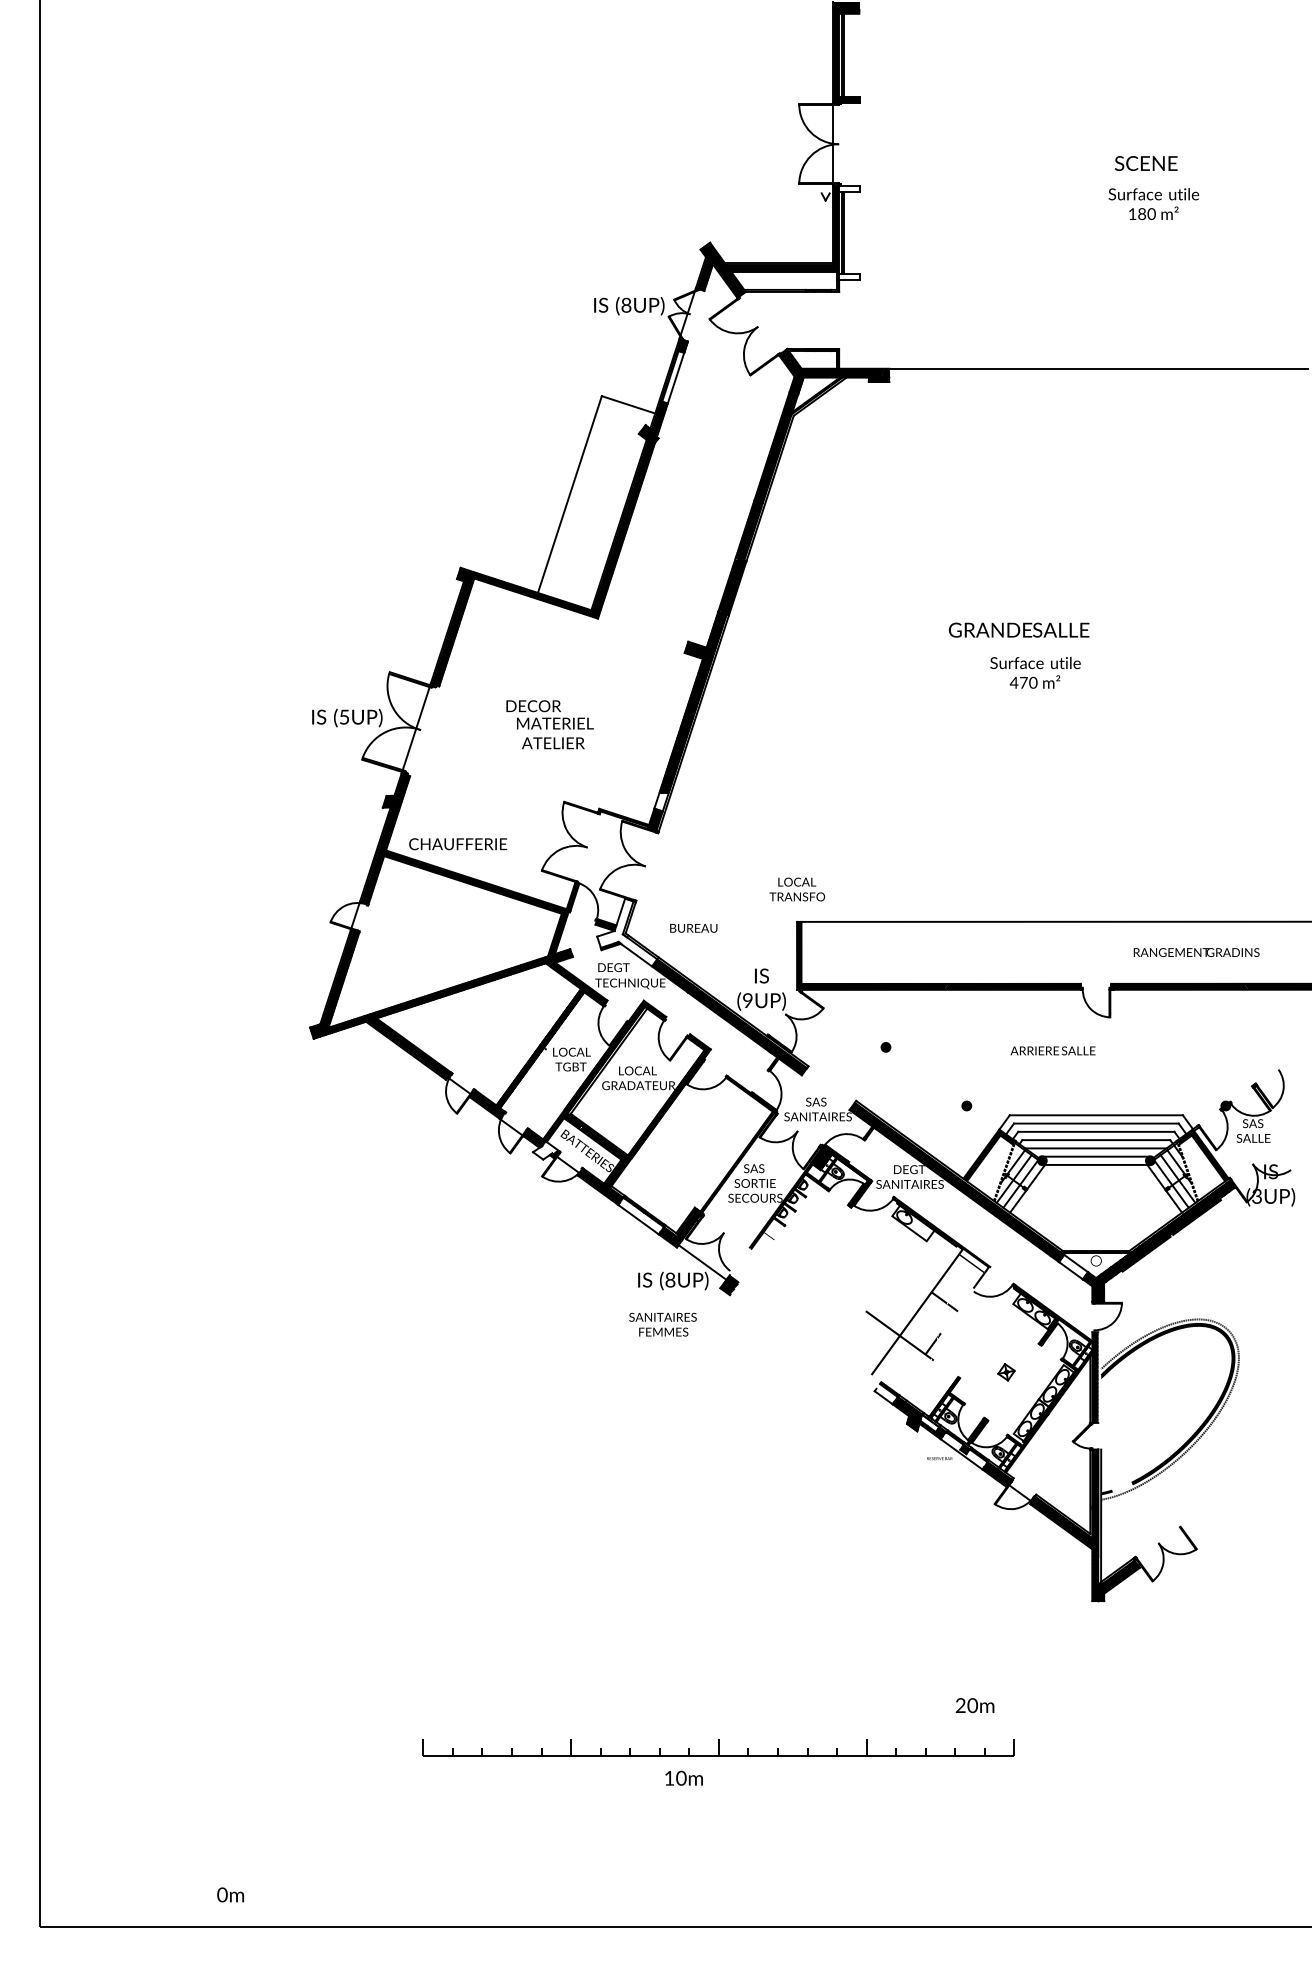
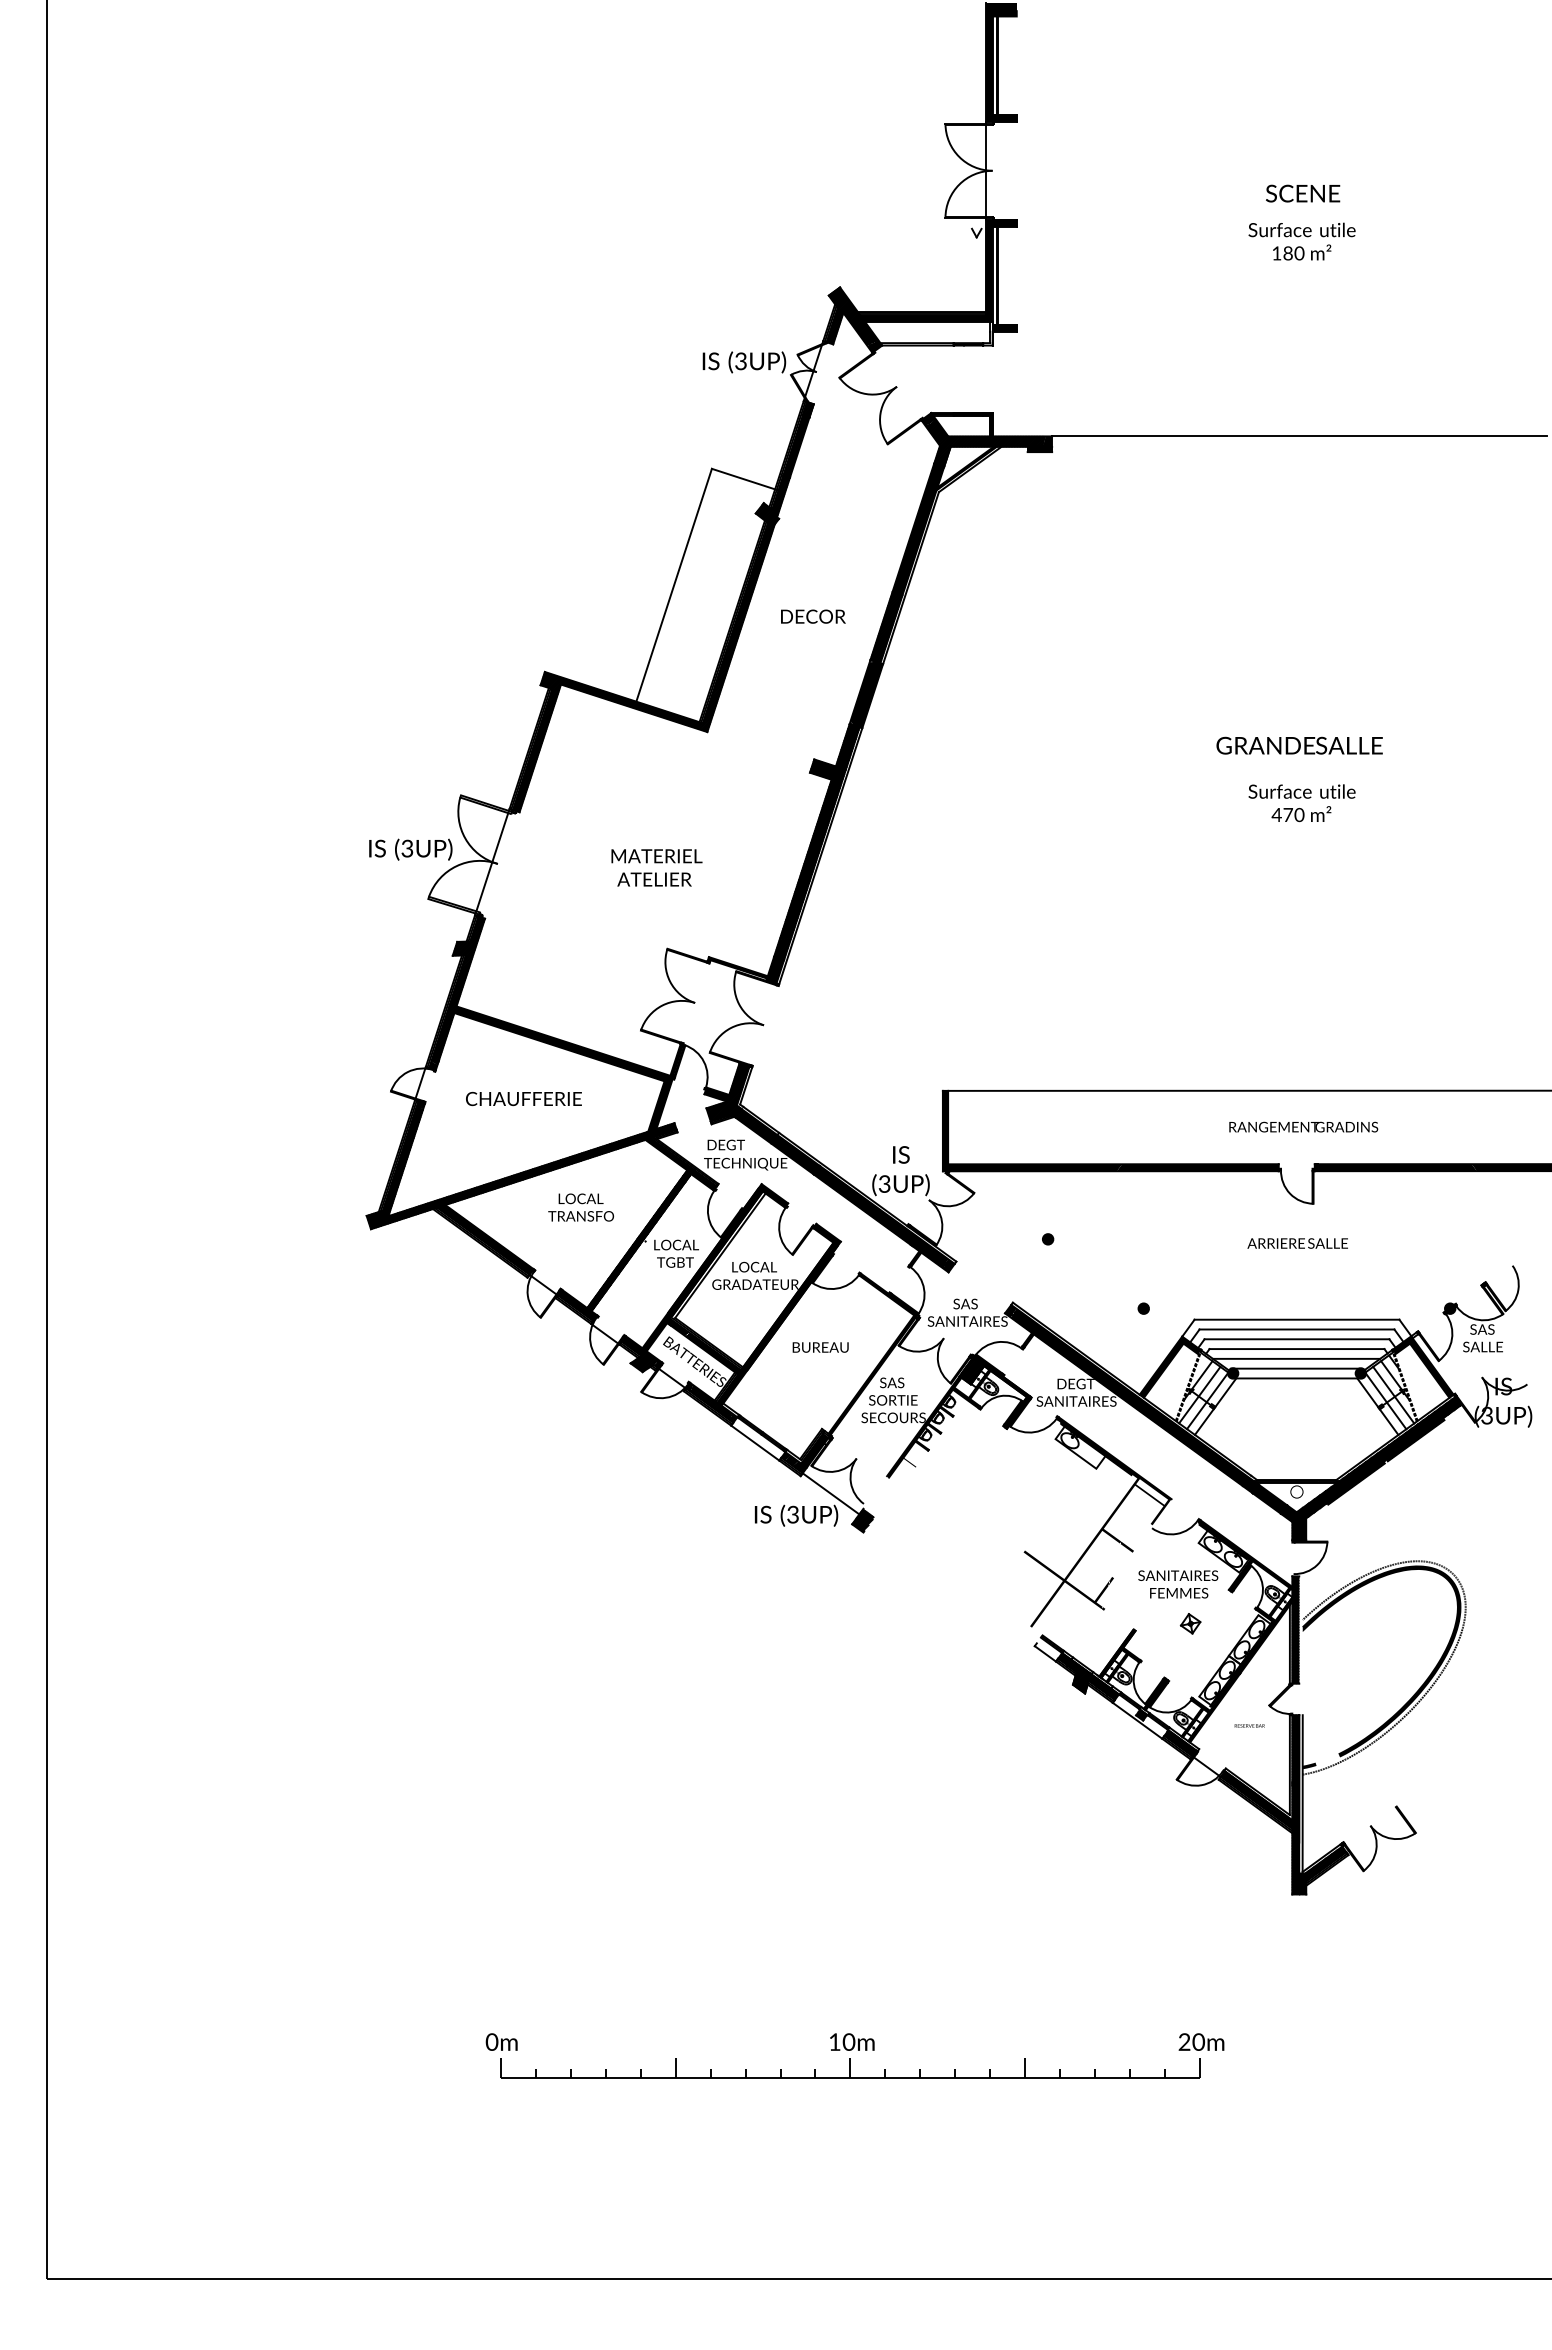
text: (1146, 163) -> (1303, 193), moved
hatch: (849, 187) -> (1004, 222), added
text: (1153, 204) -> (1301, 241), moved
hatch: (849, 276) -> (1004, 327), added
text: (625, 305) -> (740, 361), (8UP) -> (3UP)
fill: (673, 377) -> (796, 446), added
text: (1019, 629) -> (1299, 745), moved
text: (1035, 673) -> (1301, 803), moved
text: (533, 706) -> (813, 616), moved
text: (344, 717) -> (407, 848), (5UP) -> (3UP)
hatch: (661, 802) -> (782, 949), added
text: (457, 843) -> (523, 1098), moved
text: (797, 889) -> (581, 1207), moved
text: (693, 928) -> (820, 1347), moved
hatch: (626, 932) -> (741, 1103), added
text: (1196, 952) -> (1303, 1126), moved
text: (747, 1000) -> (884, 1183), (9UP) -> (3UP)
text: (1052, 1050) -> (1297, 1243), moved
hatch: (544, 1149) -> (644, 1360), added
fill: (1073, 1266) -> (1269, 1498), added
text: (669, 1279) -> (792, 1514), (8UP) -> (3UP)
text: (663, 1324) -> (1178, 1584), moved
fill: (929, 1422) -> (1099, 1683), added
text: (939, 1458) -> (1249, 1725), moved
text: (975, 1705) -> (1201, 2041), moved
text: (684, 1777) -> (852, 2041), moved
text: (230, 1894) -> (501, 2041), moved

